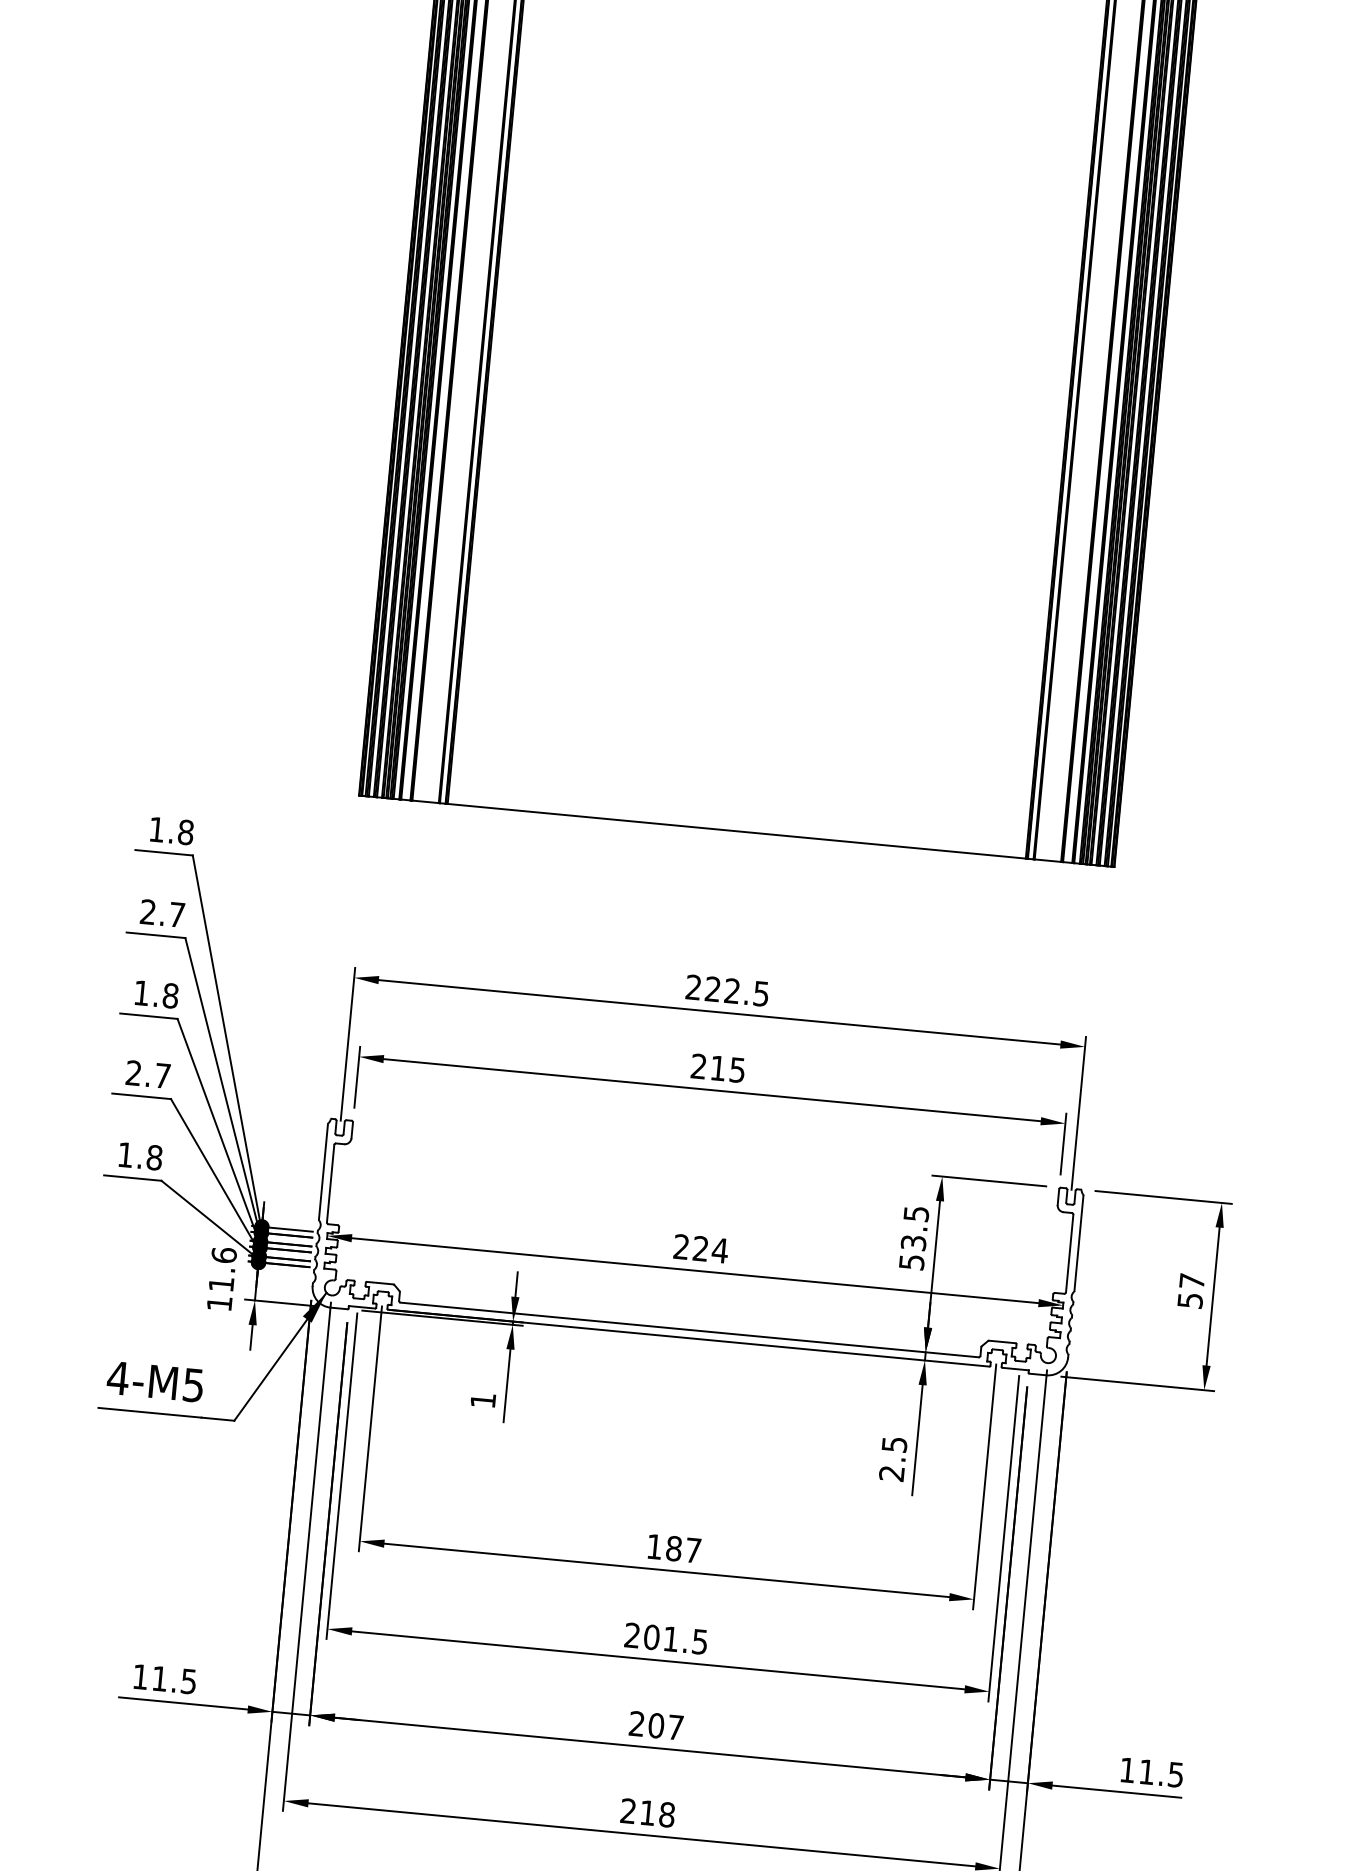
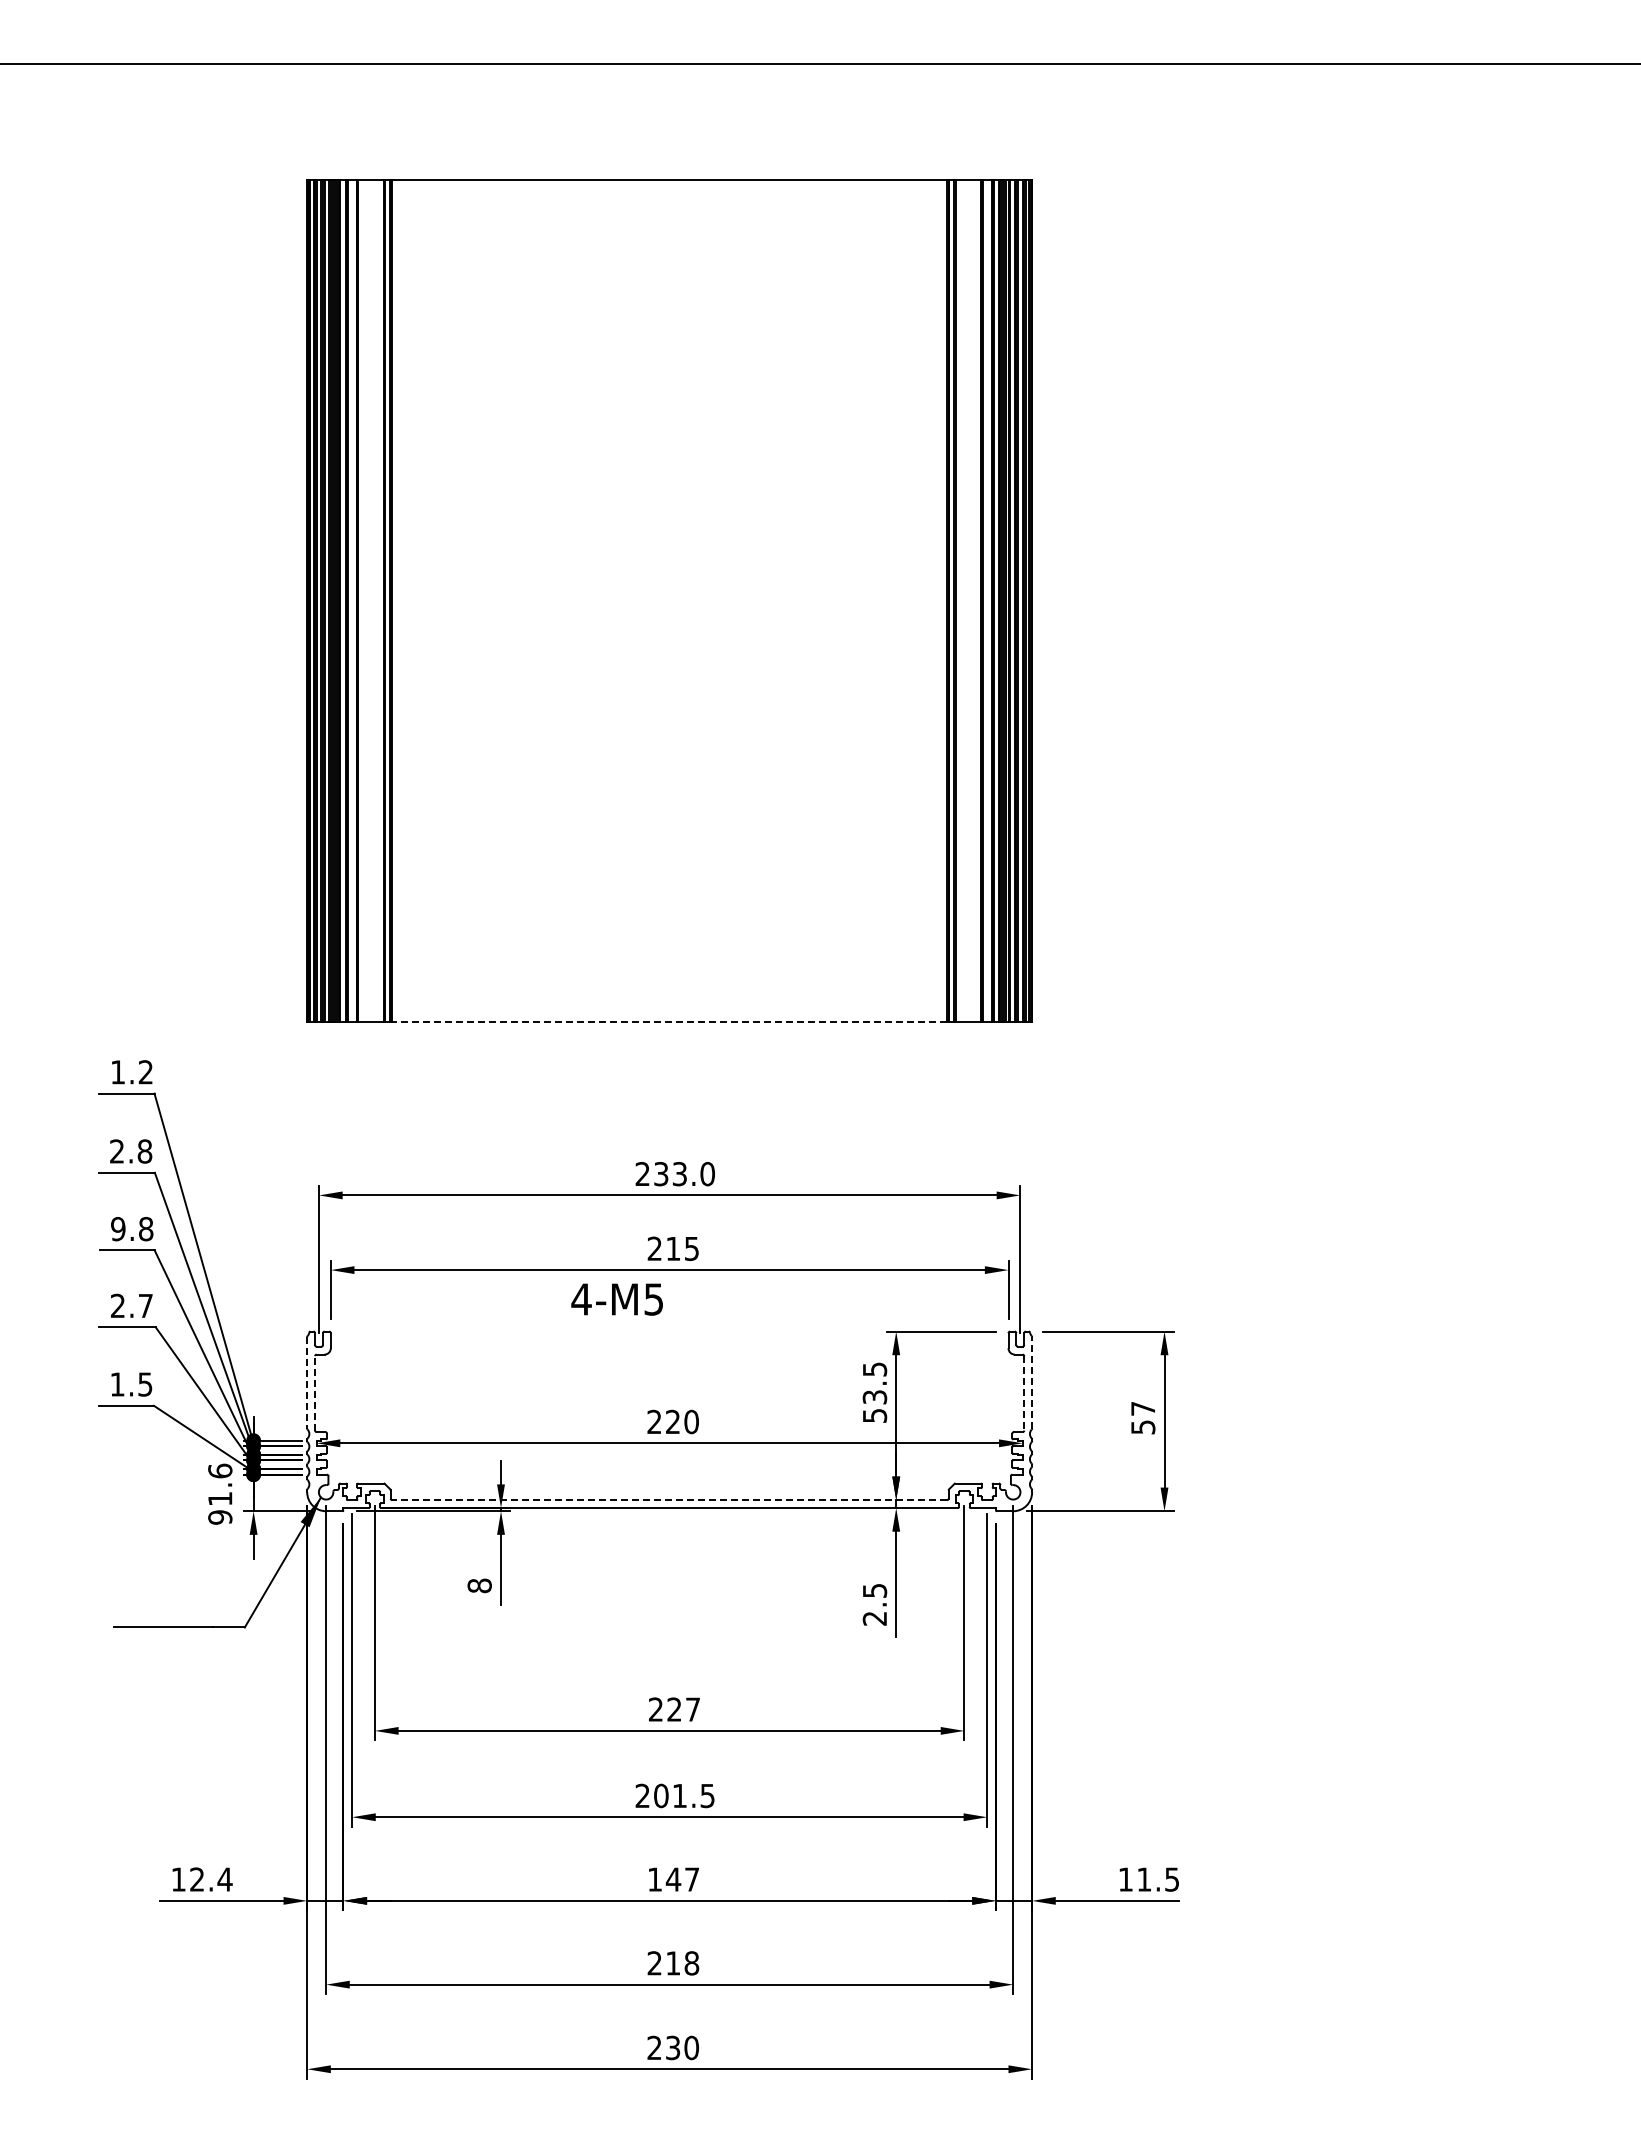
line: (736, 831) -> (669, 1021), solid -> dashed
text: (185, 832) -> (145, 1072), 1.8 -> 1.2
text: (176, 914) -> (144, 1151), 2.7 -> 2.8
text: (737, 992) -> (684, 1174), 222.5 -> 233.0
text: (141, 993) -> (118, 1229), 1.8 -> 9.8
text: (154, 1157) -> (145, 1384), 1.8 -> 1.5
line: (323, 1171) -> (307, 1382), solid -> dashed
line: (331, 1182) -> (315, 1392), solid -> dashed
line: (1079, 1243) -> (1032, 1382), solid -> dashed
text: (720, 1250) -> (691, 1421), 224 -> 220
line: (1069, 1253) -> (1024, 1393), solid -> dashed
text: (219, 1303) -> (220, 1517), 11.6 -> 91.6
line: (689, 1330) -> (669, 1500), solid -> dashed
text: (154, 1381) -> (616, 1299), moved
text: (483, 1400) -> (479, 1585), 1 -> 8
text: (664, 1547) -> (665, 1709), 187 -> 227
text: (174, 1680) -> (211, 1879), 11.5 -> 12.4
text: (646, 1724) -> (664, 1879), 207 -> 147

